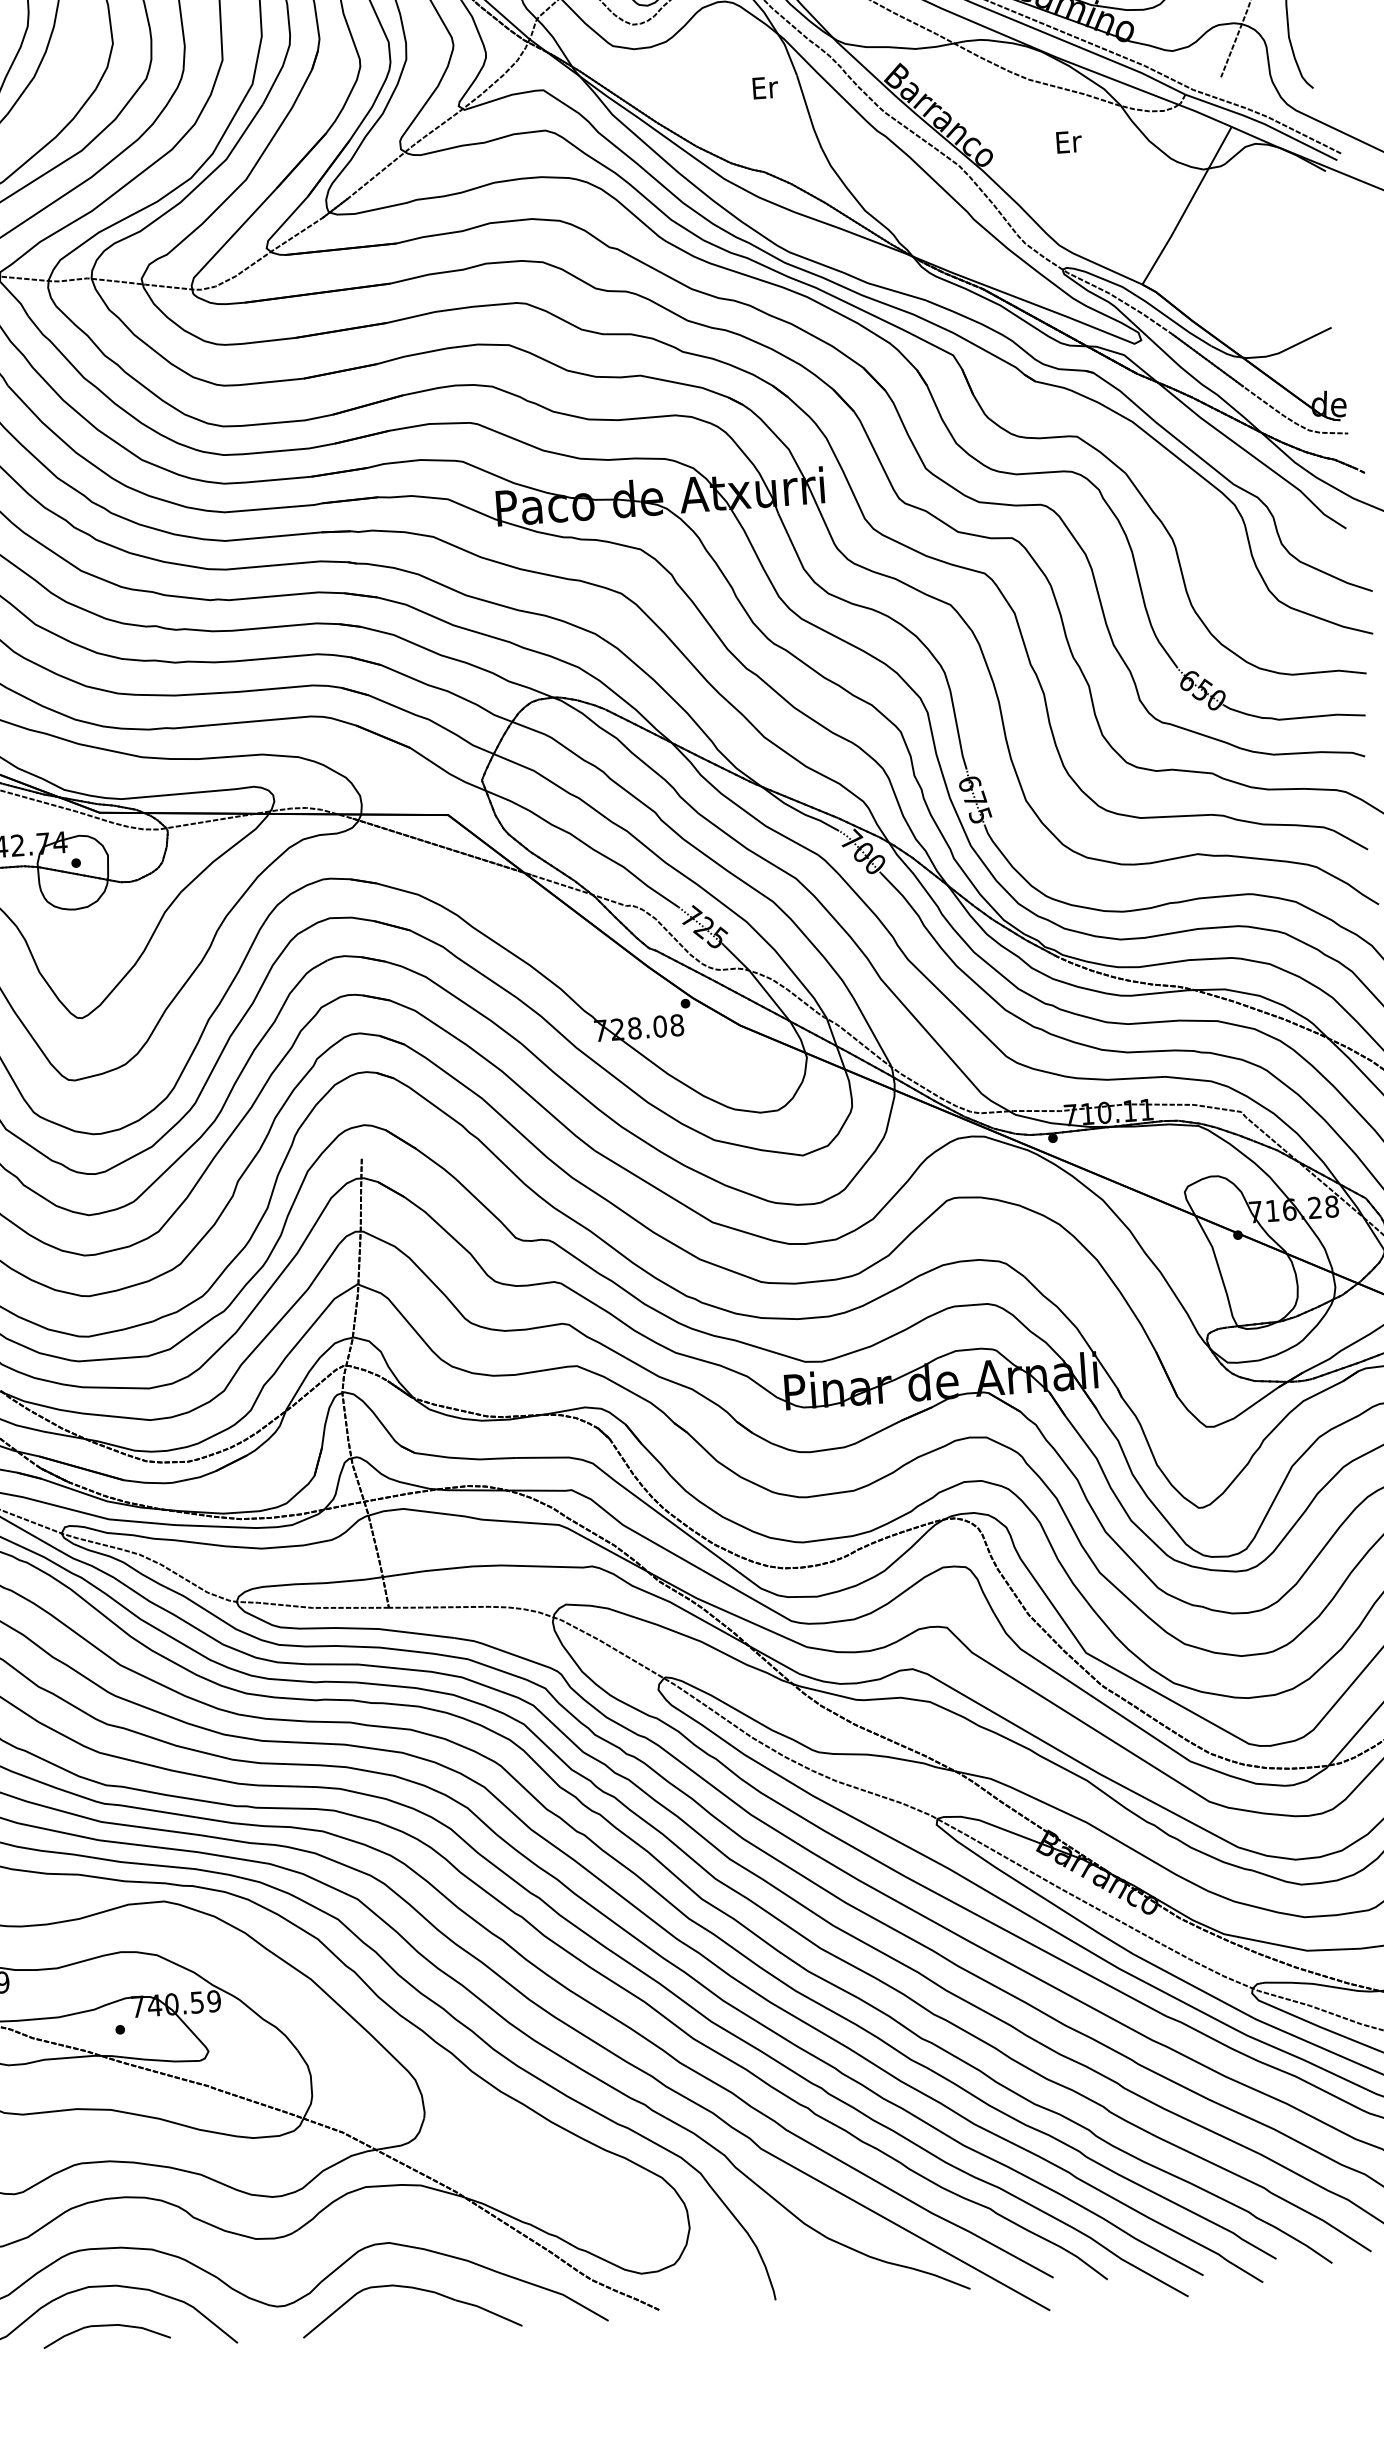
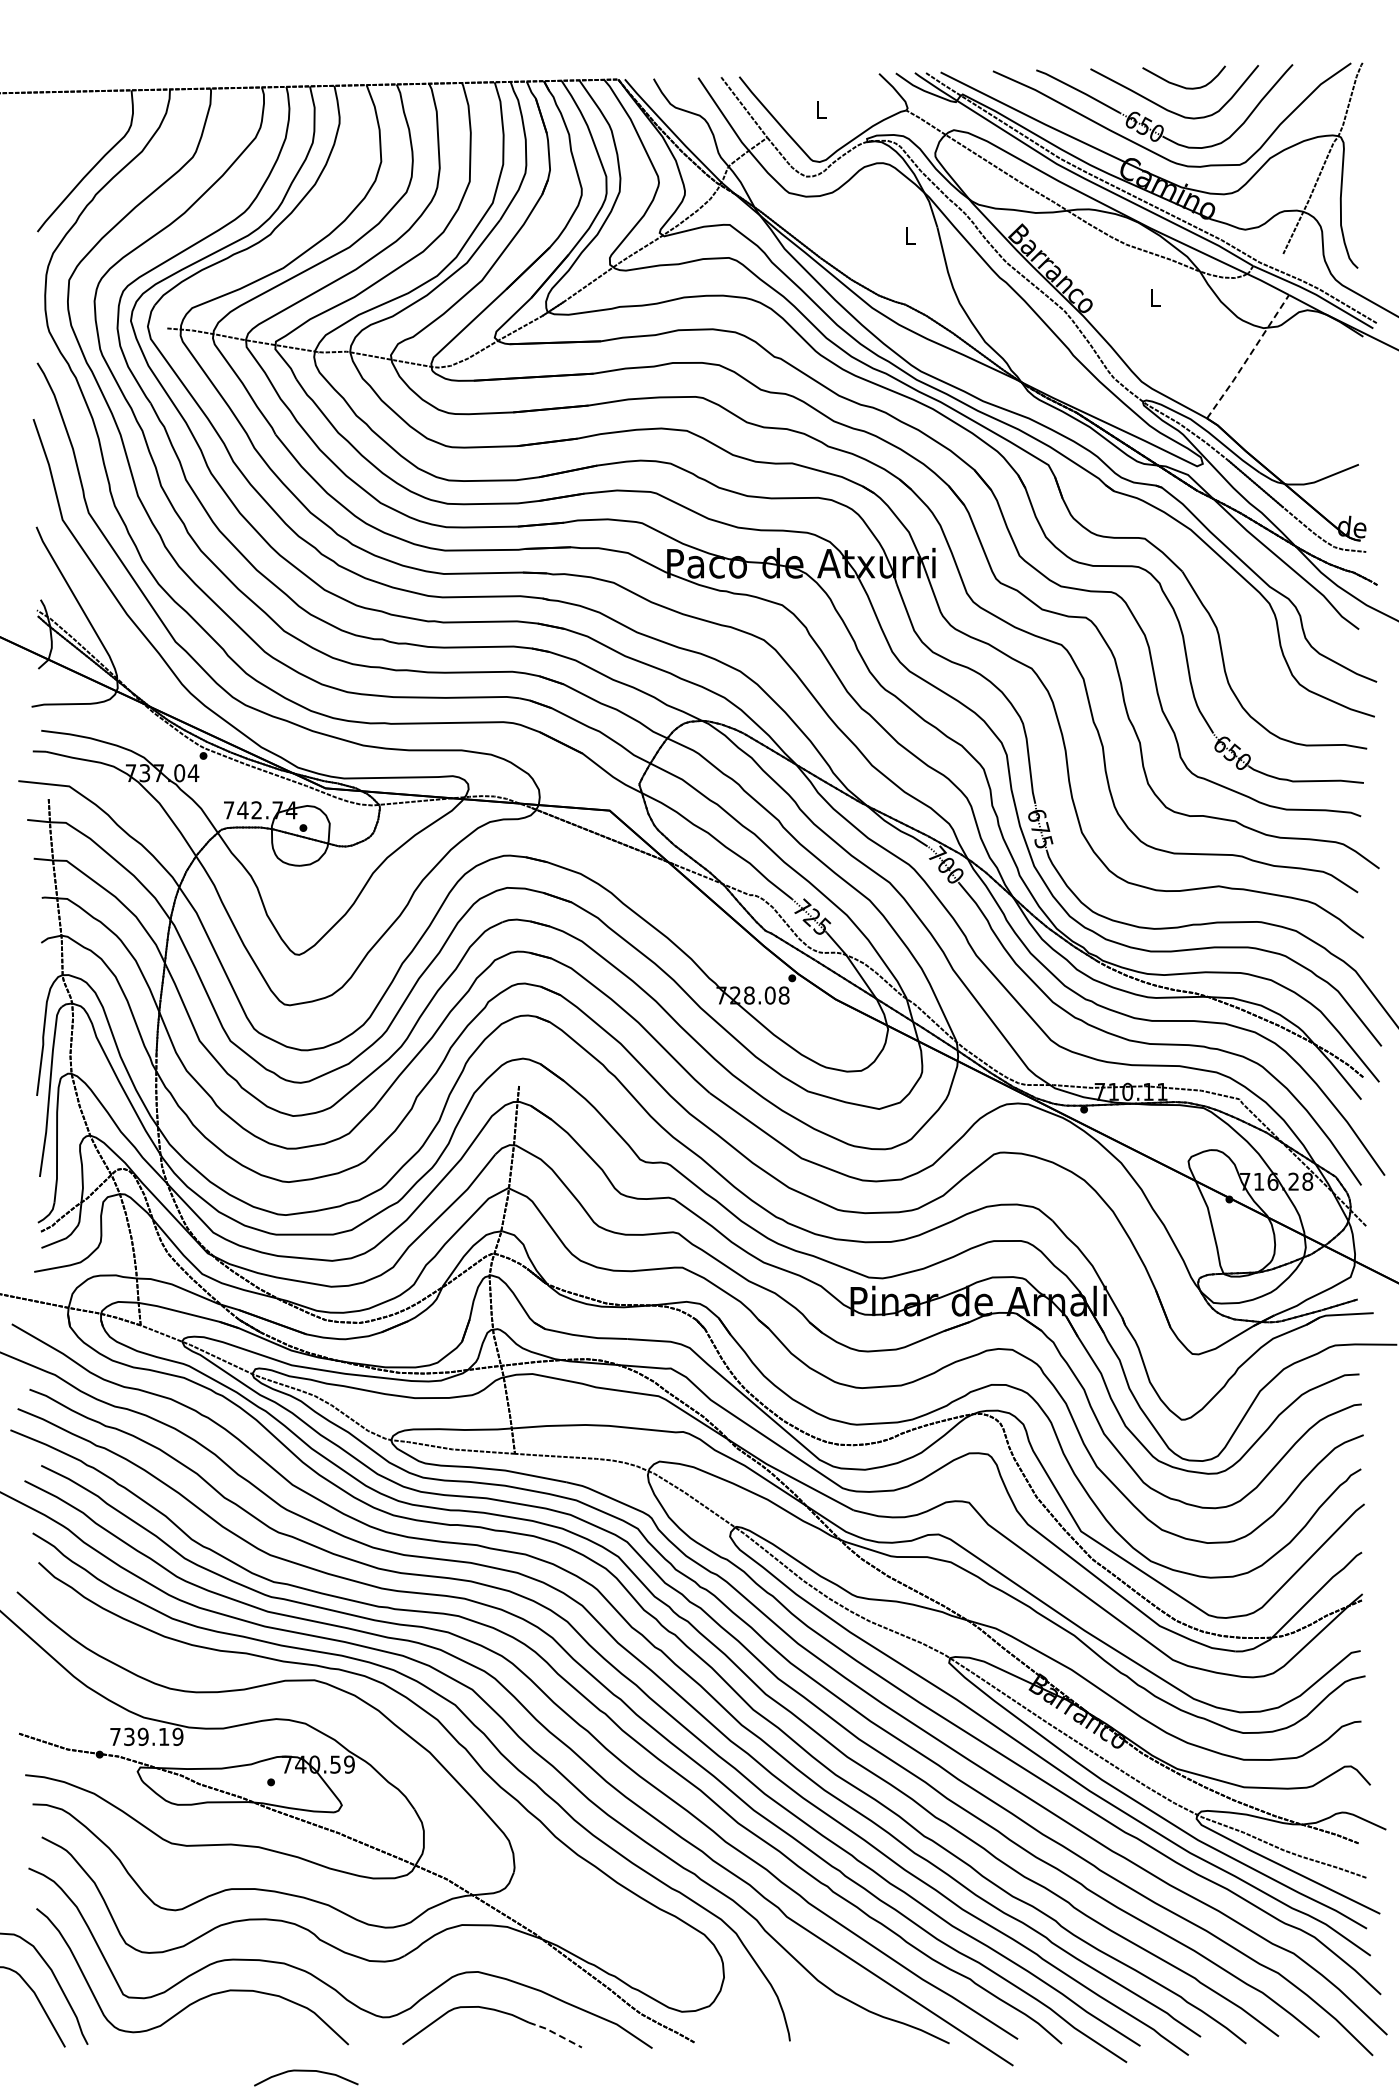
text: (764, 87) -> (910, 235), Er -> L
text: (1068, 141) -> (1155, 297), Er -> L
line: (1187, 206) -> (1248, 357), solid -> dashed
line: (489, 2311) -> (555, 2033), solid -> dashed
curve: (106, 2326) -> (306, 2071), moved

